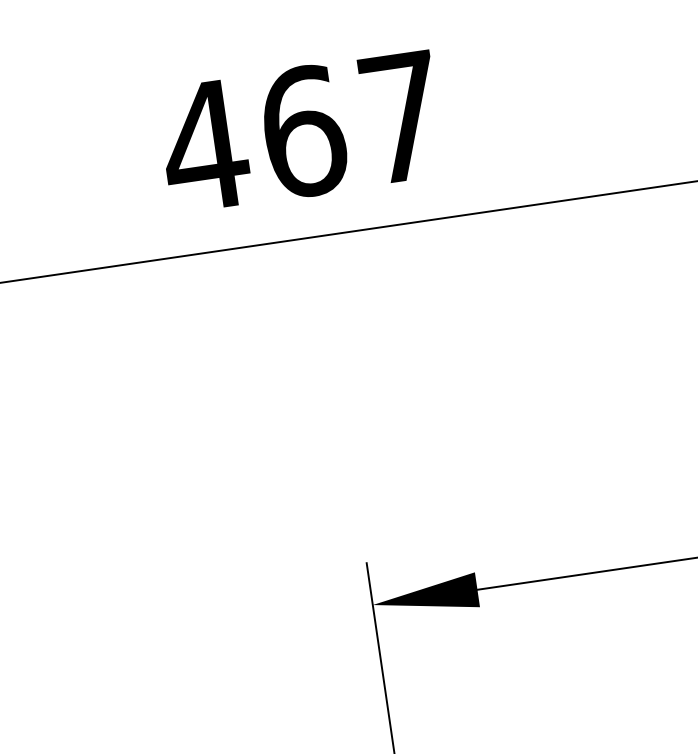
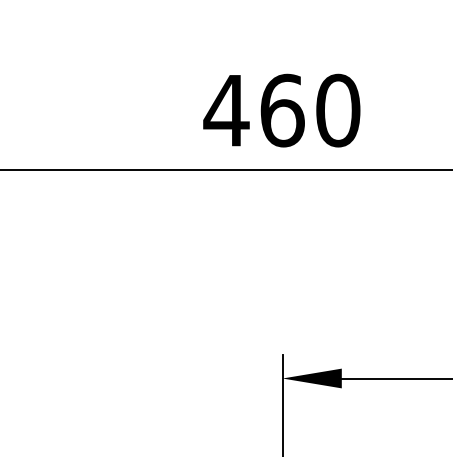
text: (402, 117) -> (338, 110), 467 -> 460

